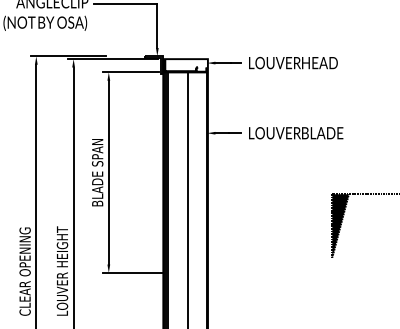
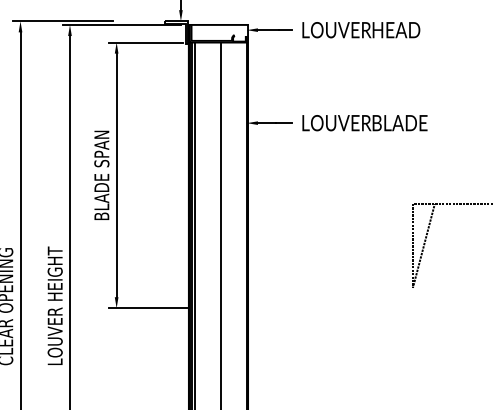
fill: (340, 225) -> (423, 245), removed

